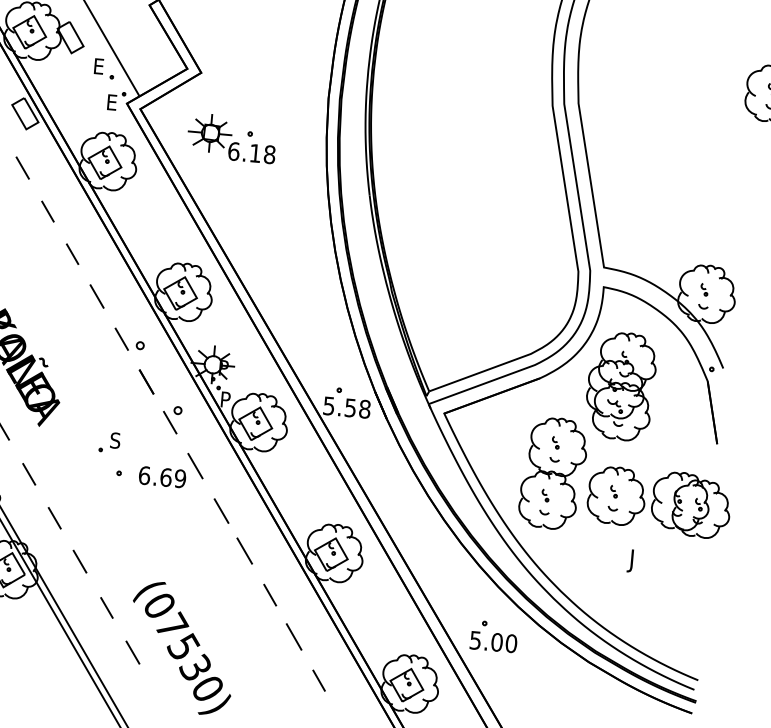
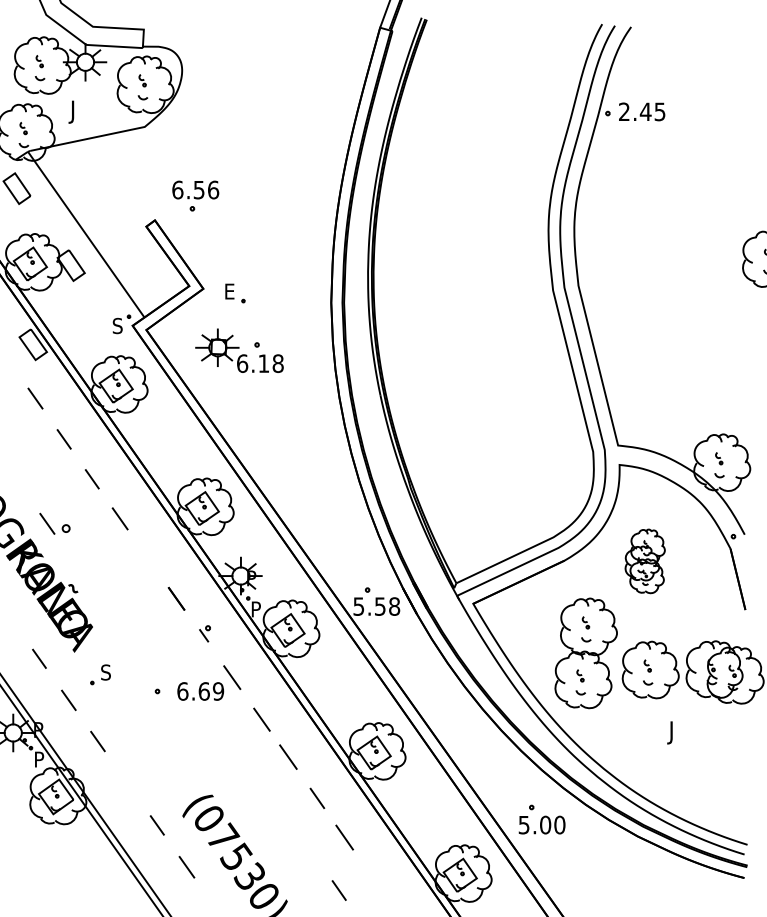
part: (104, 68) -> (235, 293), moved
text: (111, 101) -> (117, 325), E -> S
part: (129, 339) -> (54, 523), moved
part: (620, 386) -> (644, 561), size x0.6
part: (171, 419) -> (204, 633), size x0.6
part: (109, 442) -> (100, 674), moved
line: (79, 561) -> (126, 781), removed
line: (318, 680) -> (338, 890), moved

